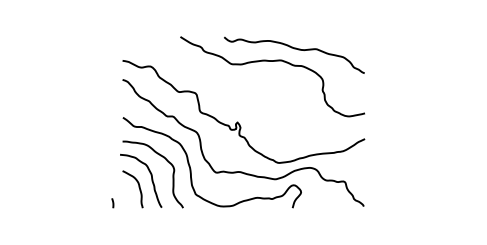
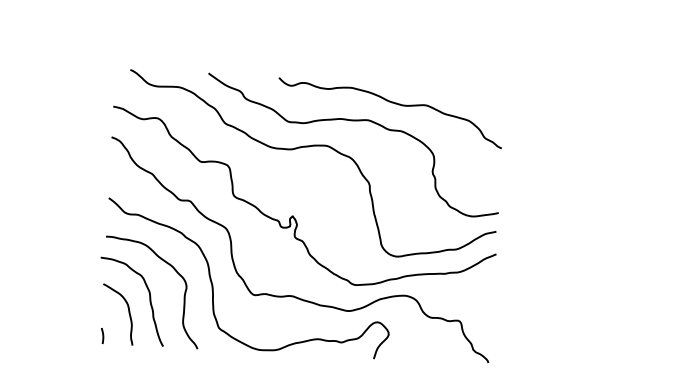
curve: (247, 79) -> (312, 147), added
curve: (112, 203) -> (101, 336), moved

